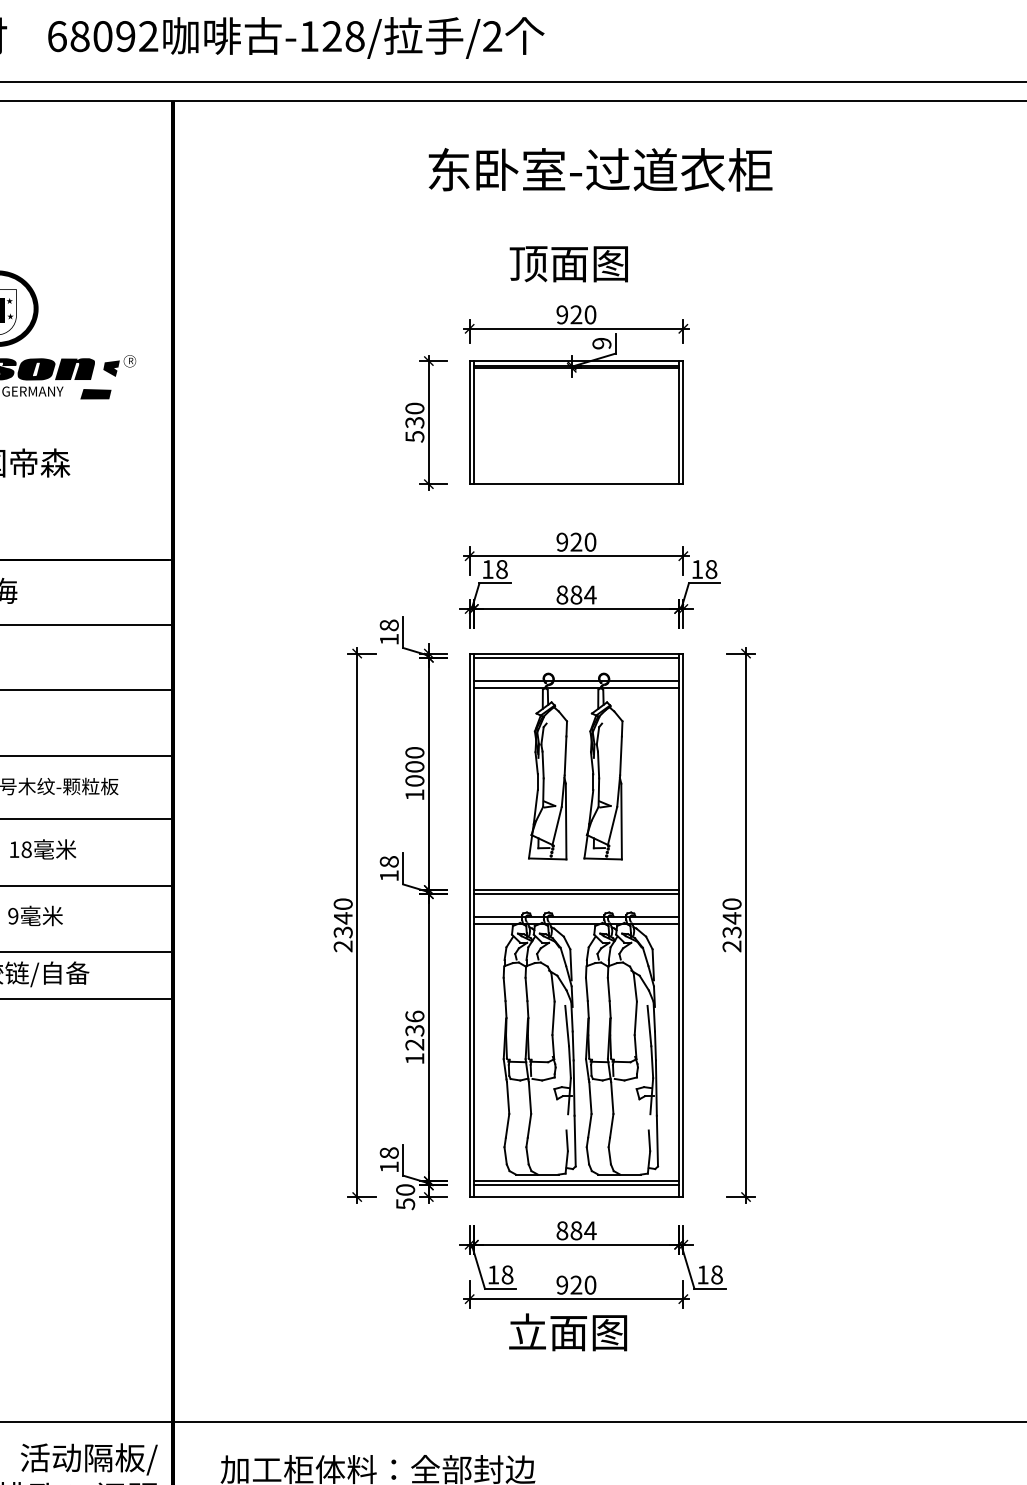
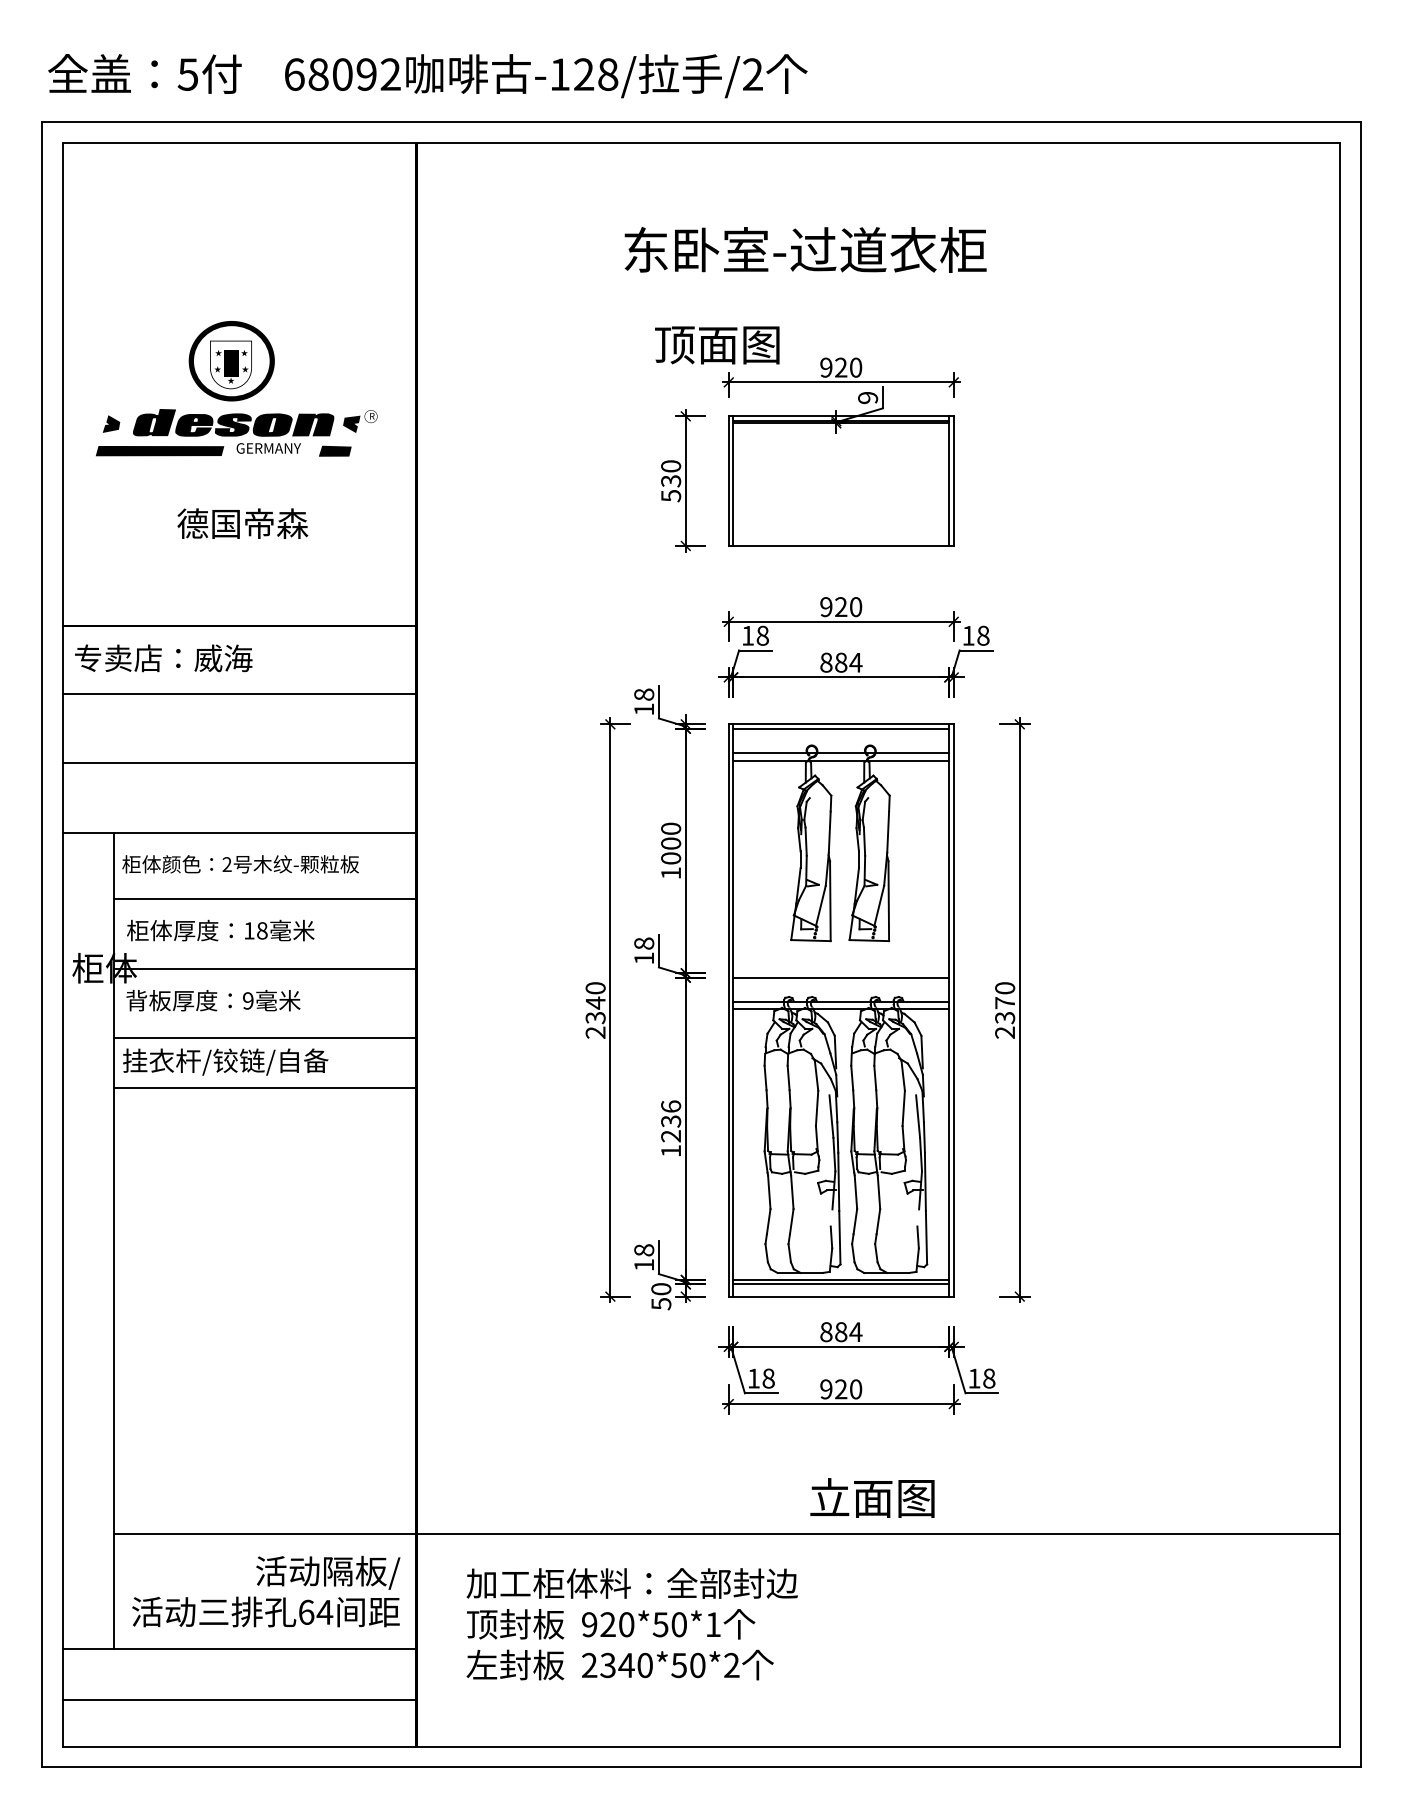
text: (600, 169) -> (805, 249), moved
text: (569, 264) -> (717, 345), moved
line: (576, 890) -> (841, 973), removed
text: (731, 917) -> (1004, 1002), 2340 -> 2370
text: (568, 1331) -> (872, 1497), moved

